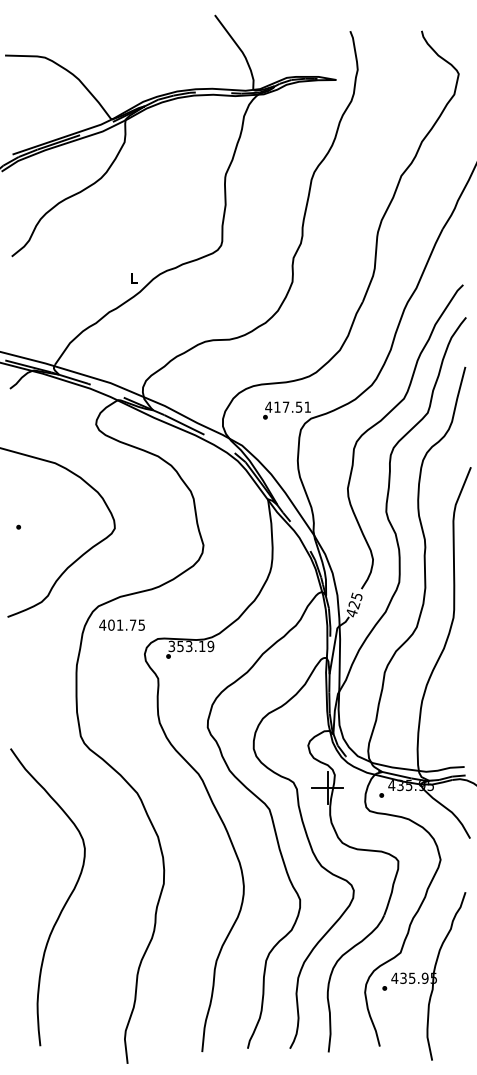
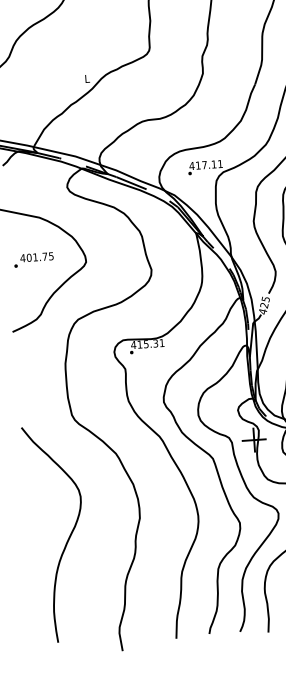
text: (298, 406) -> (213, 163), 417.51 -> 417.11
text: (121, 624) -> (36, 256), moved
text: (191, 646) -> (147, 344), 353.19 -> 415.31

